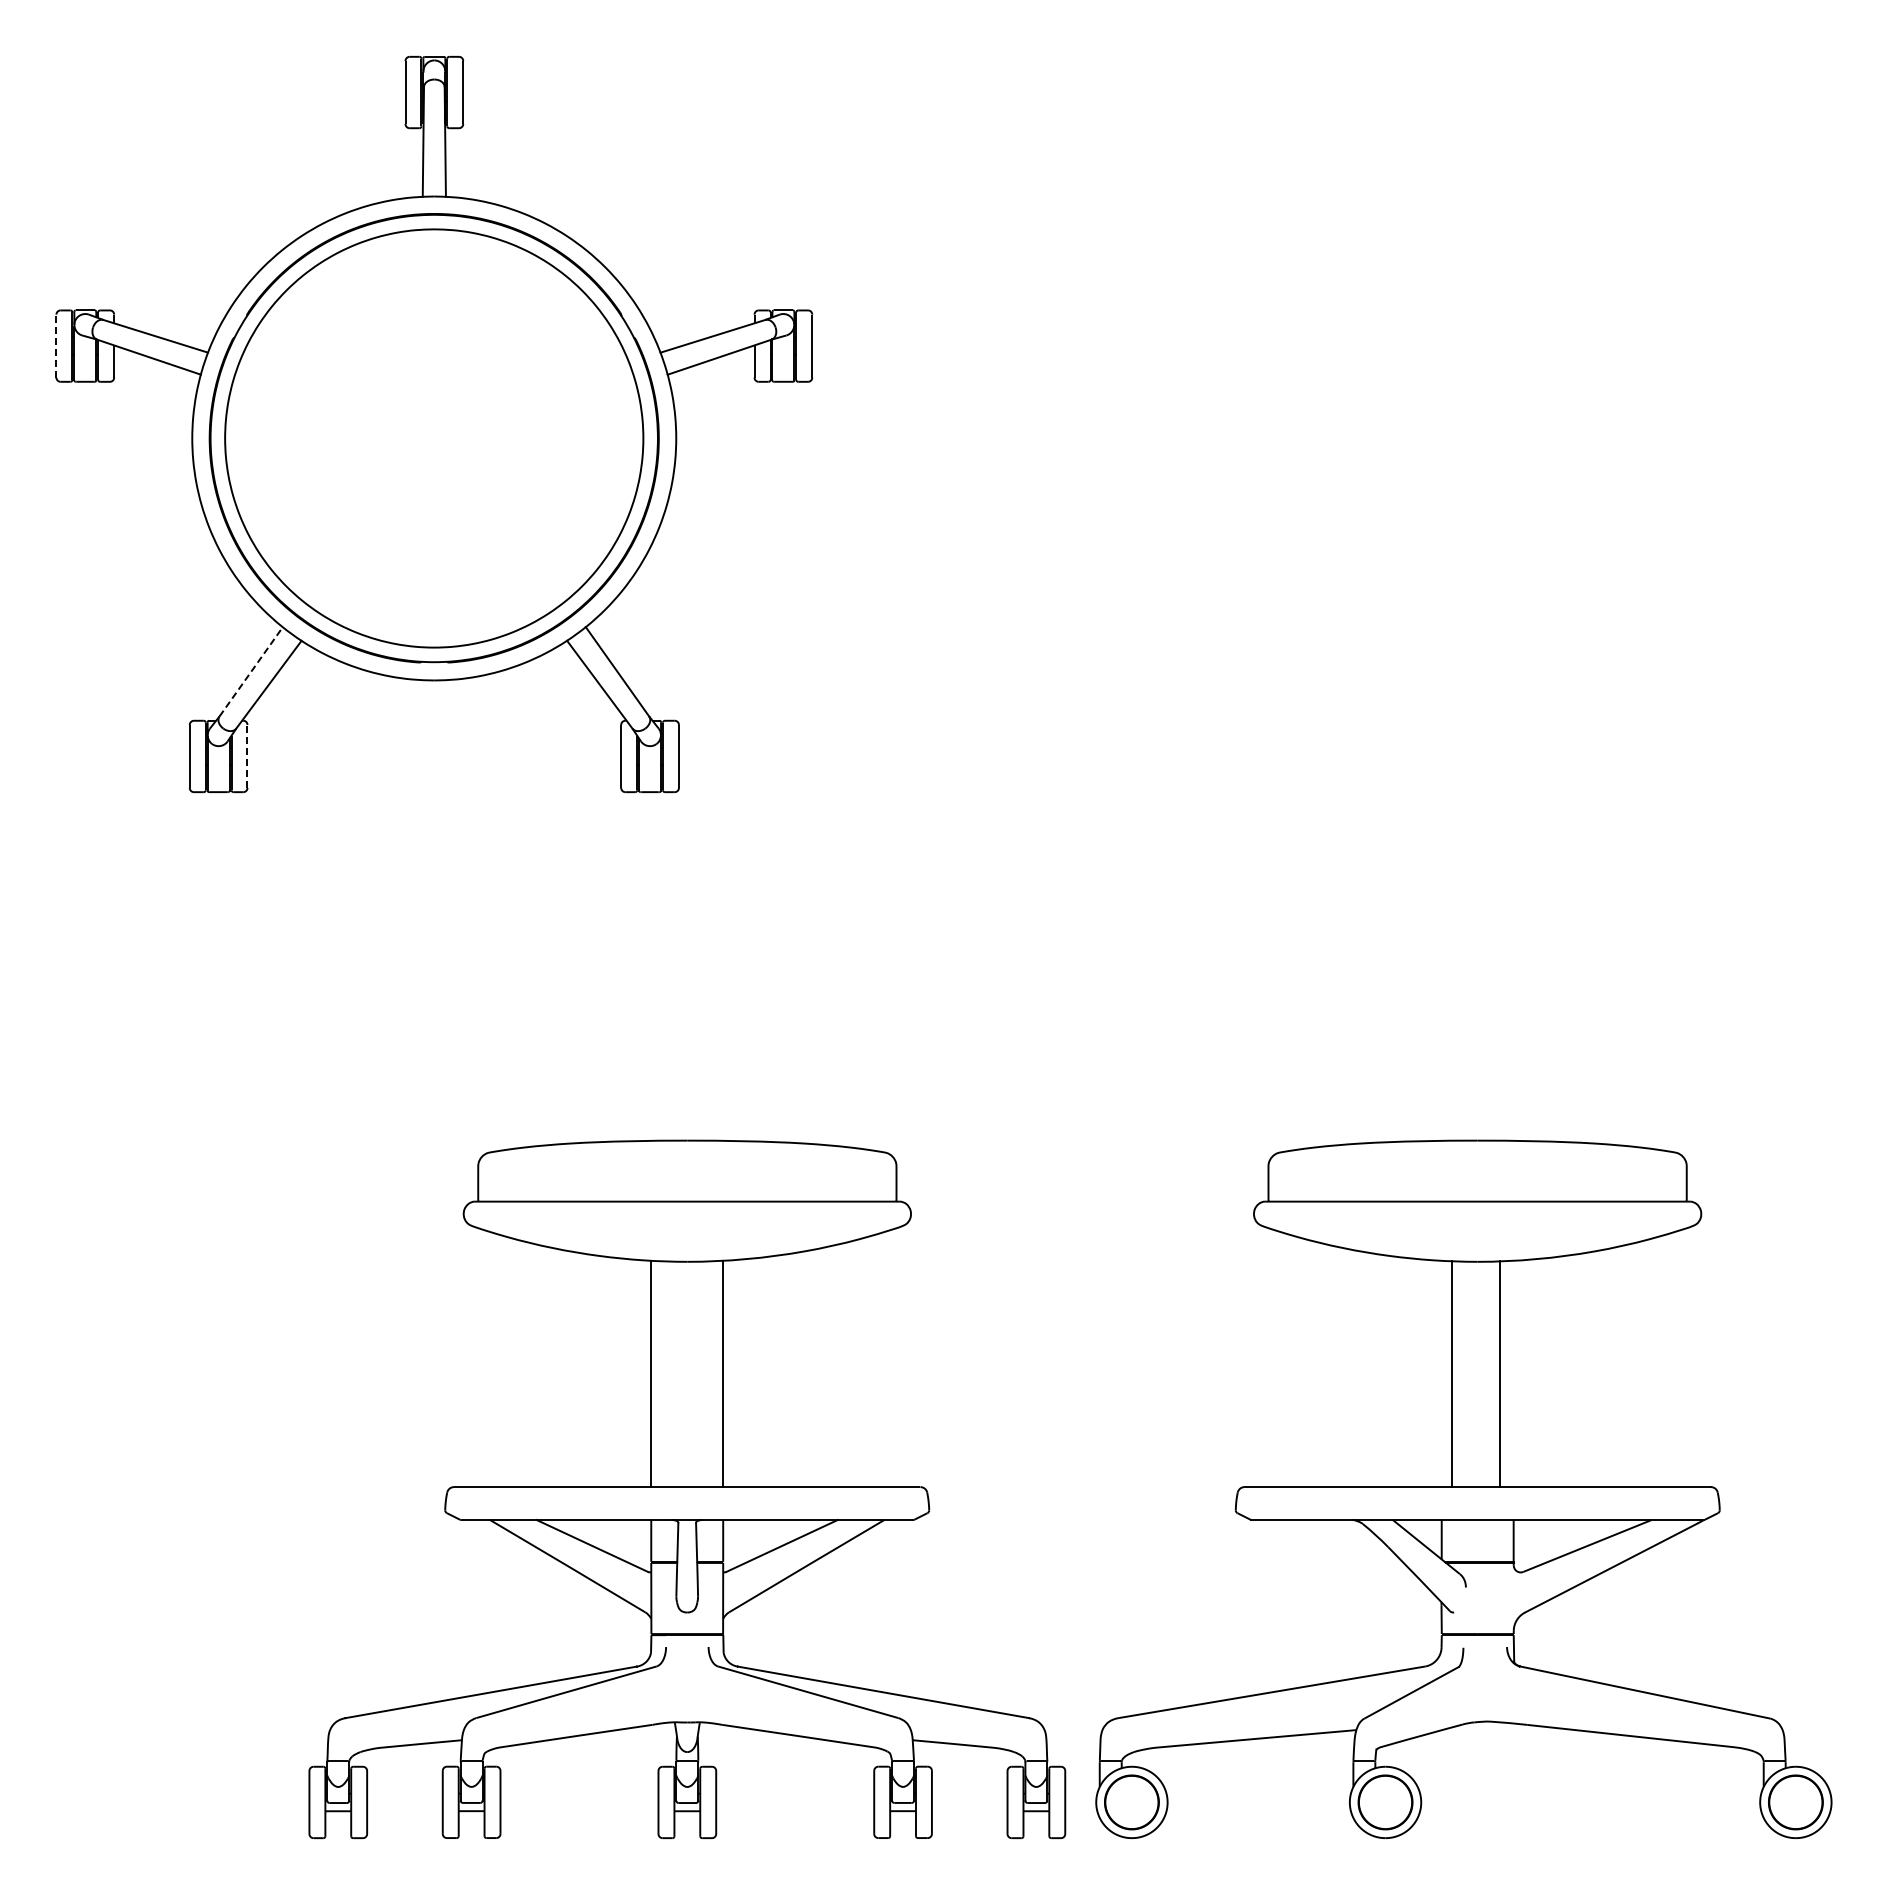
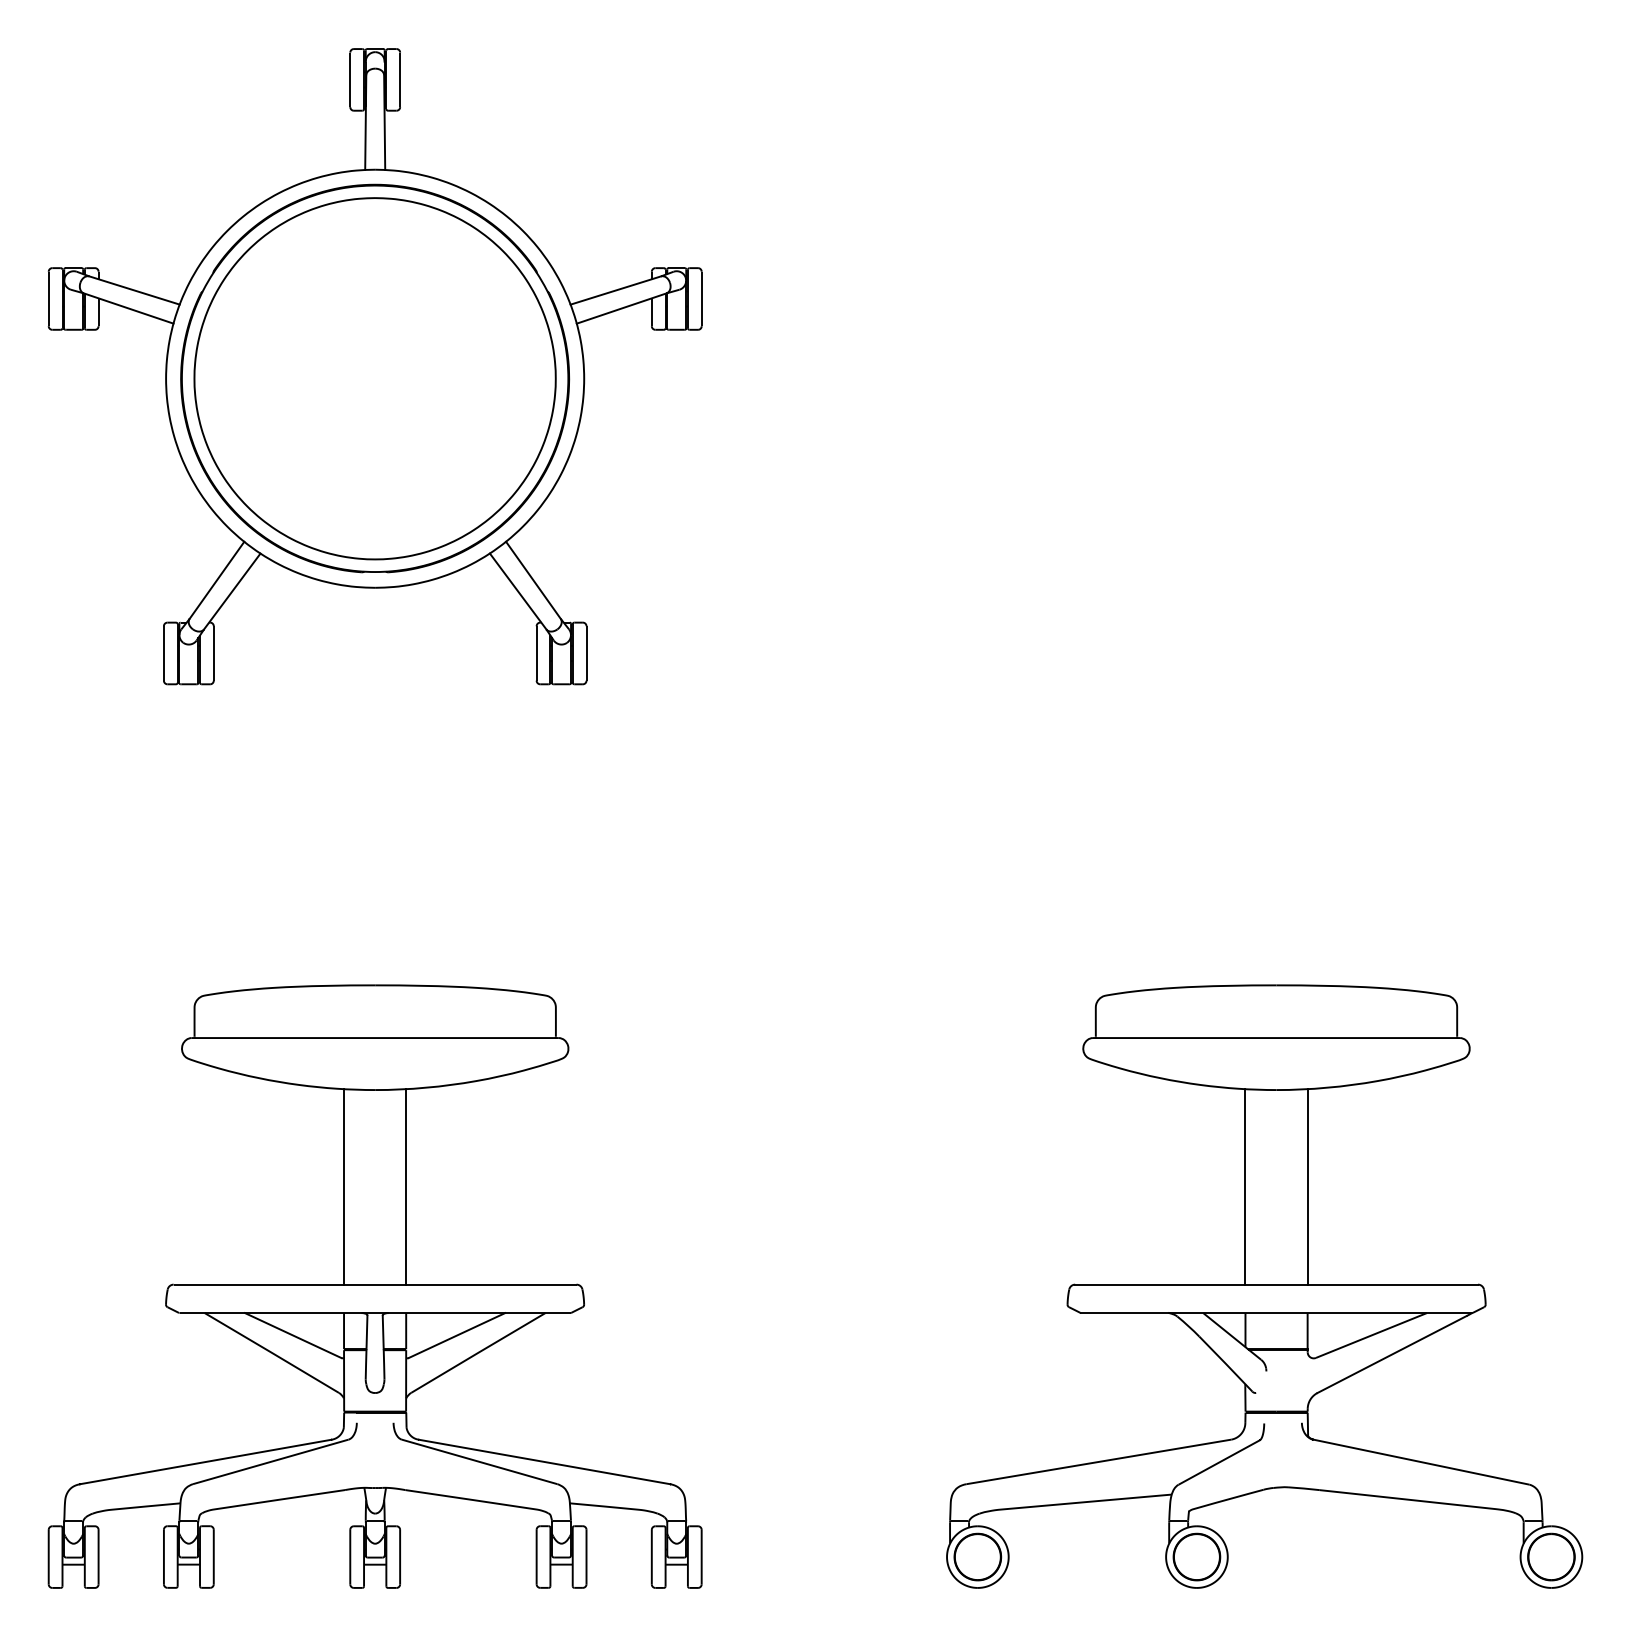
line: (56, 346) -> (48, 299), dashed -> solid
line: (251, 671) -> (217, 580), dashed -> solid
line: (247, 756) -> (213, 653), dashed -> solid
line: (1451, 1373) -> (1307, 1186), moved
line: (1499, 1373) -> (1245, 1186), moved
part: (687, 1489) -> (375, 1286), moved

